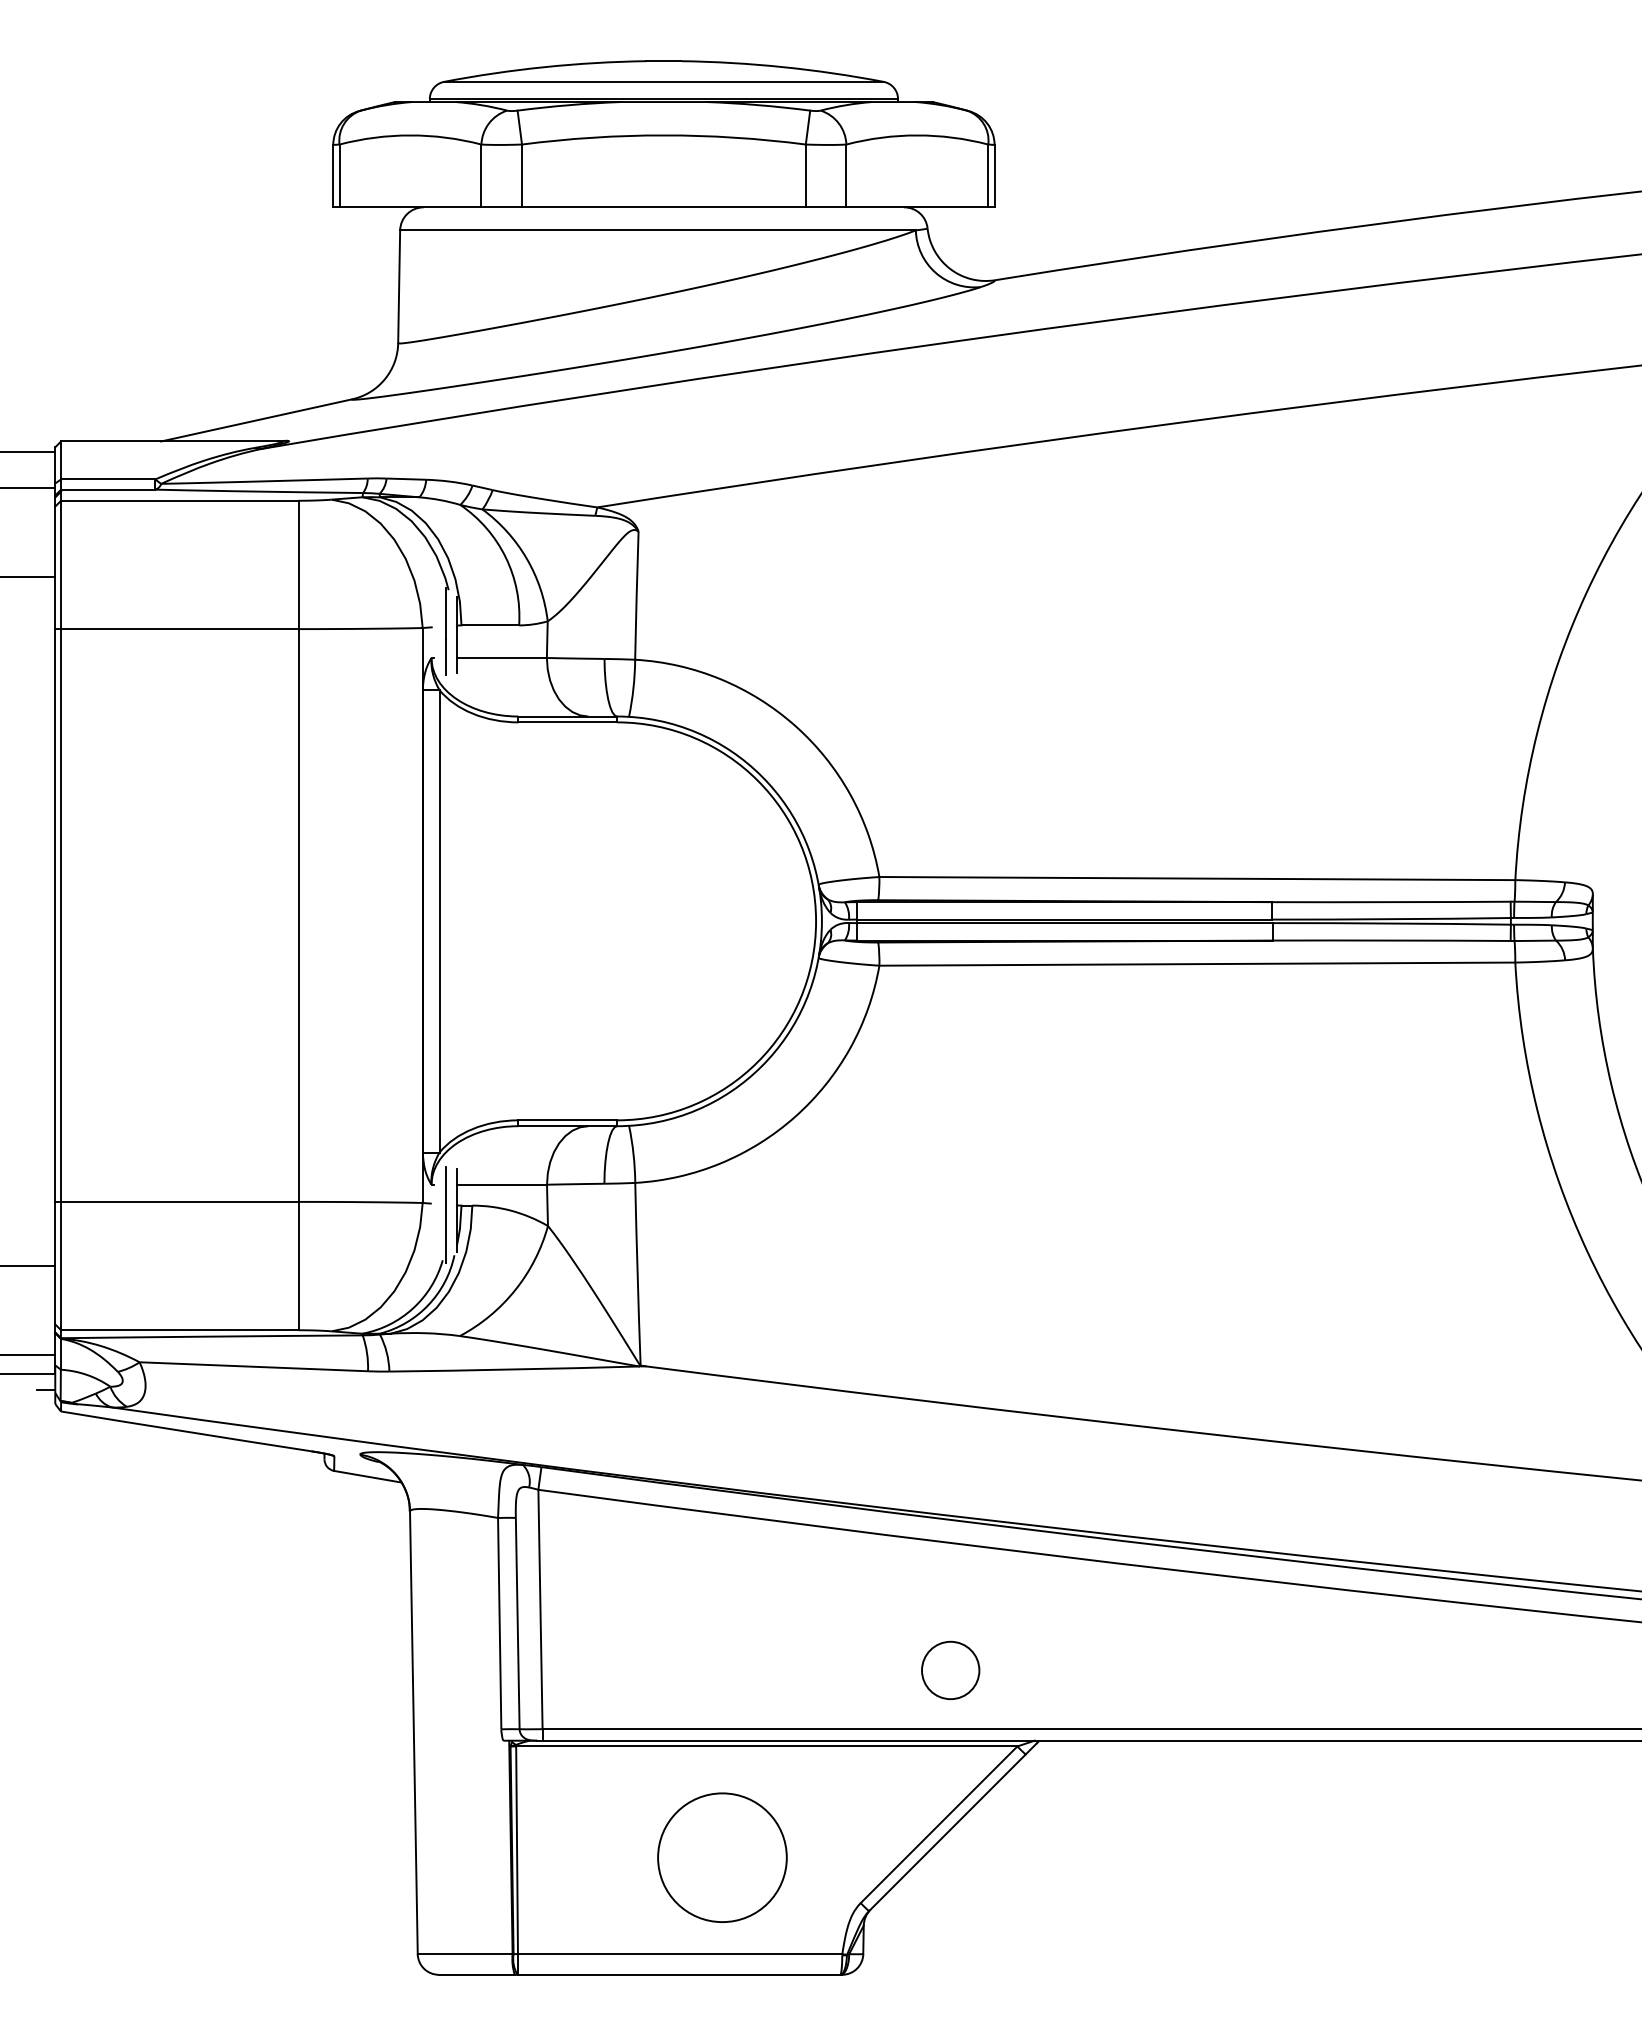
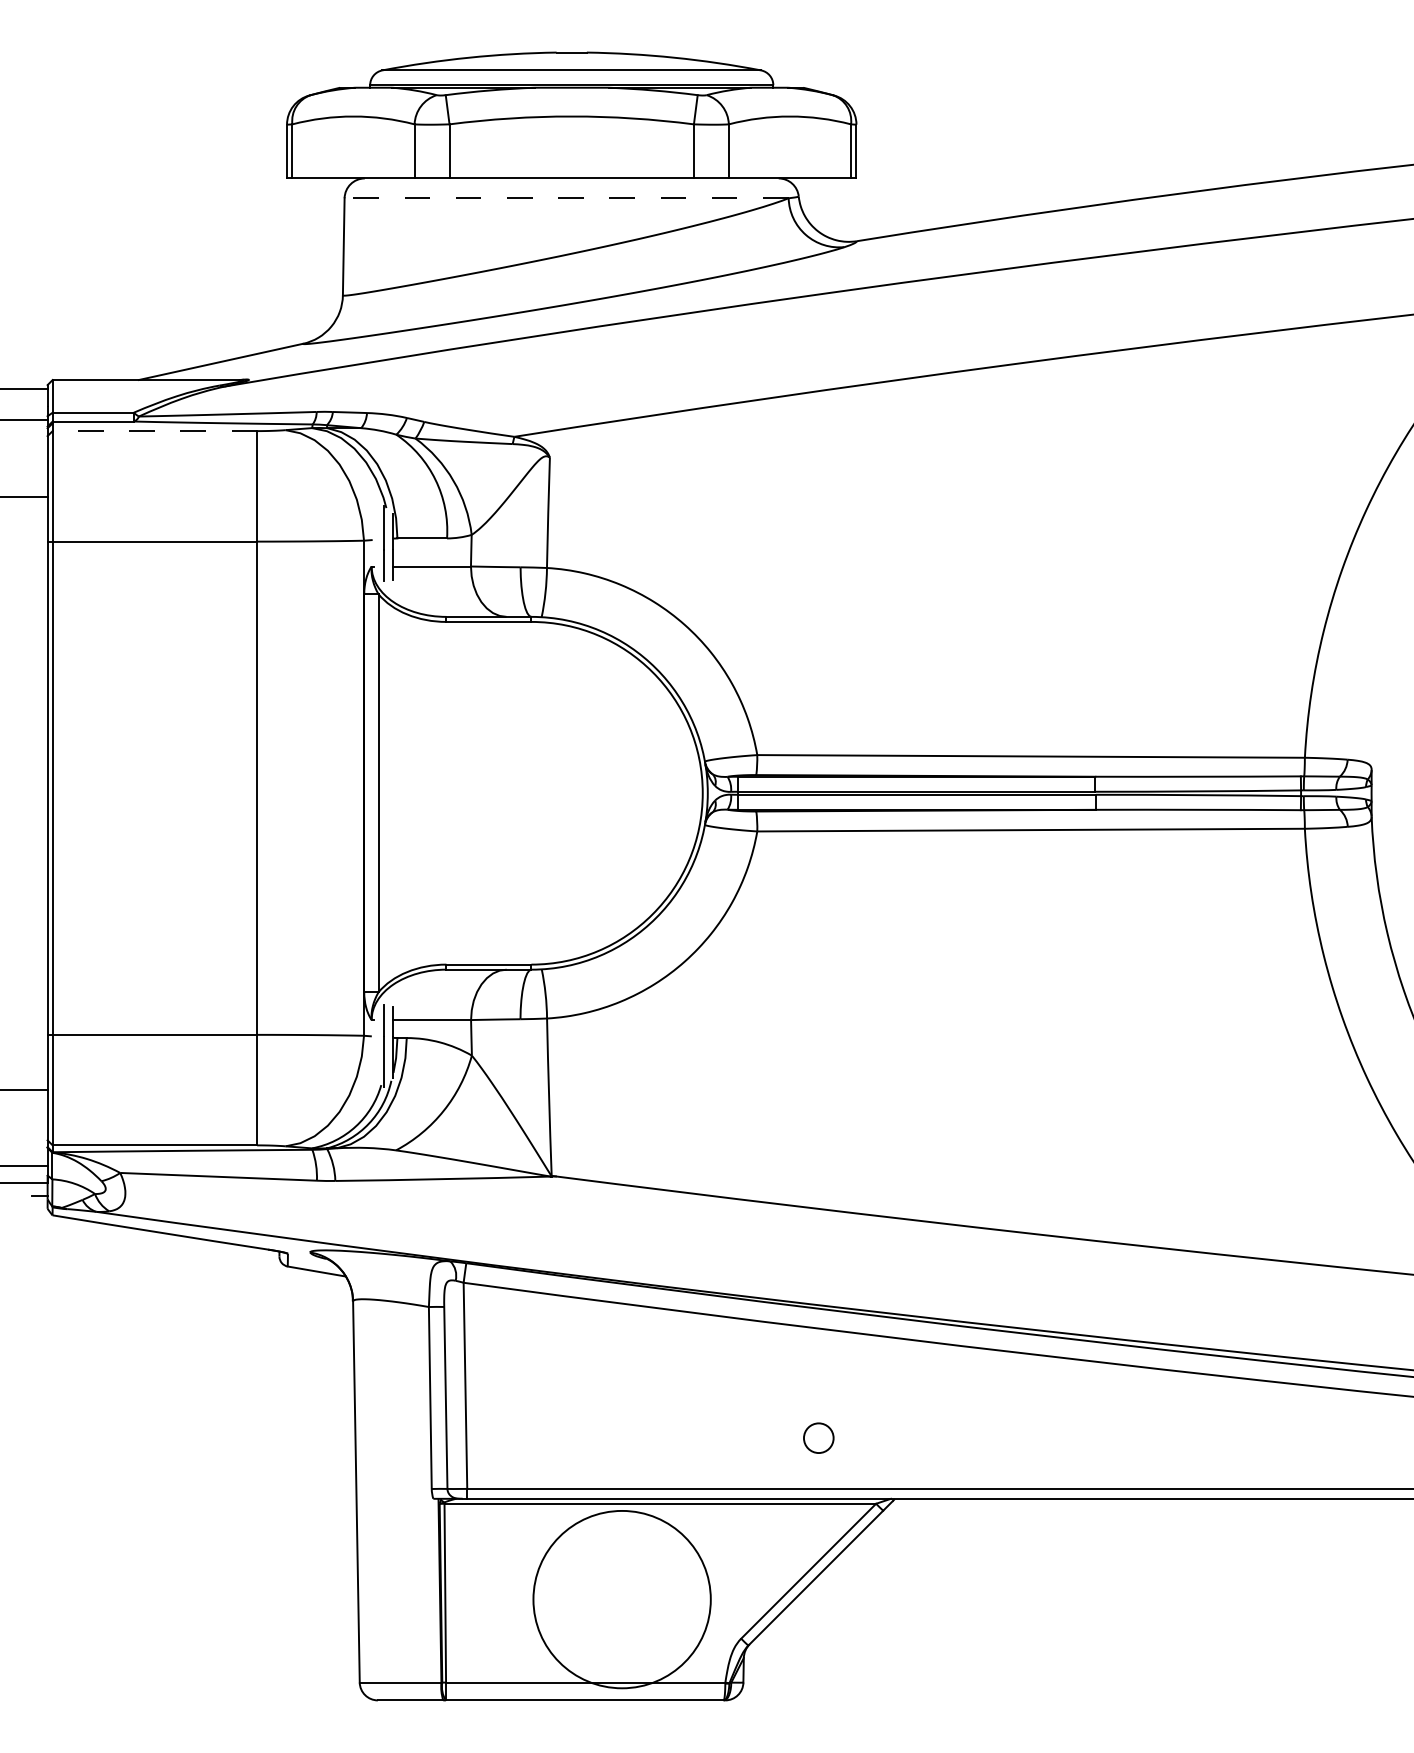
line: (657, 230) -> (566, 198), solid -> dashed
line: (179, 501) -> (154, 431), solid -> dashed
circle: (950, 1669) -> (818, 1437), size x0.6
circle: (721, 1857) -> (621, 1599), size x1.6

